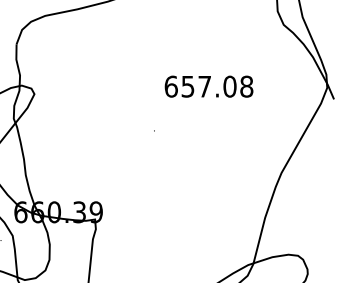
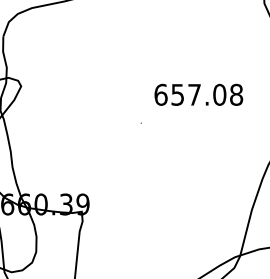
text: (208, 86) -> (198, 94), moved

